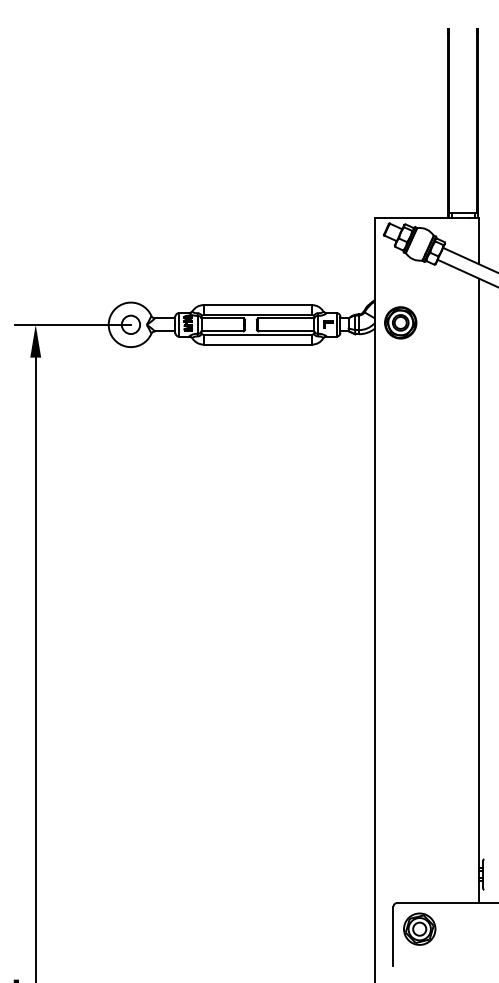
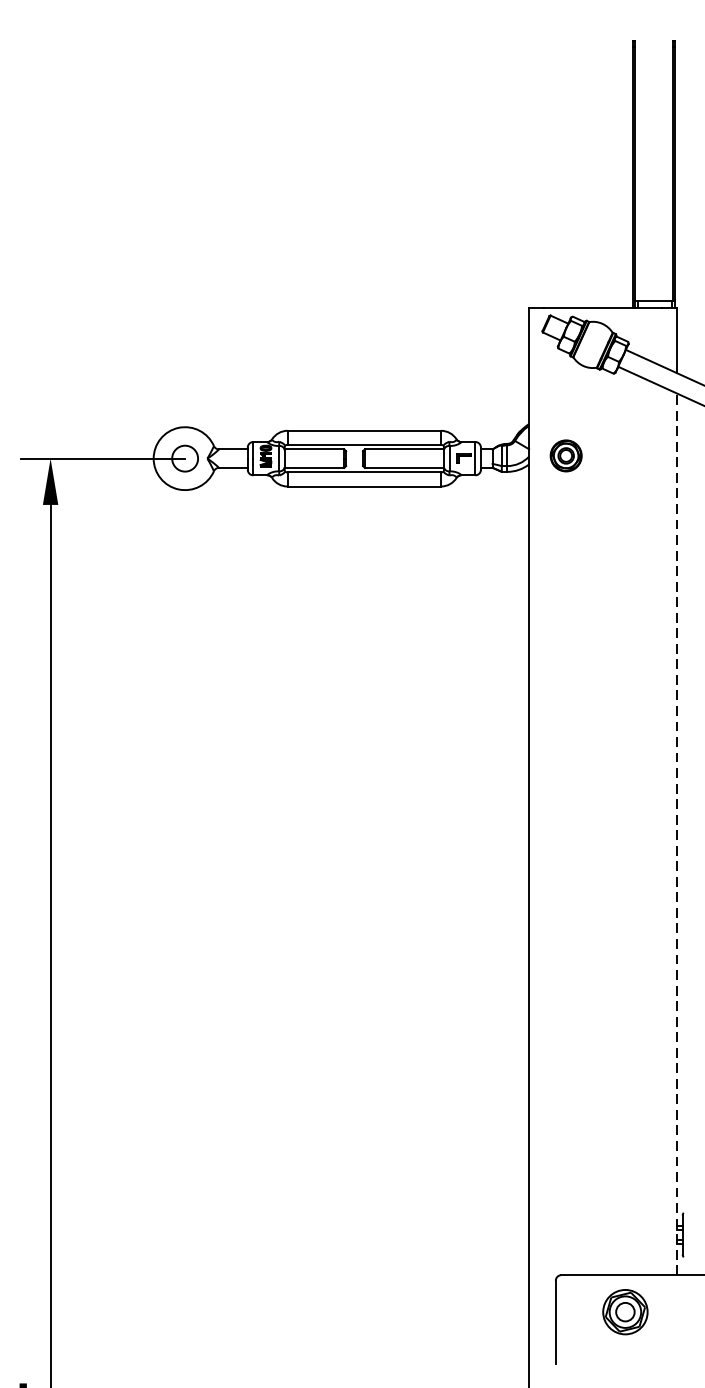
part: (400, 322) -> (565, 455), size x0.7
line: (479, 590) -> (677, 833), solid -> dashed
part: (419, 928) -> (625, 1311), moved

